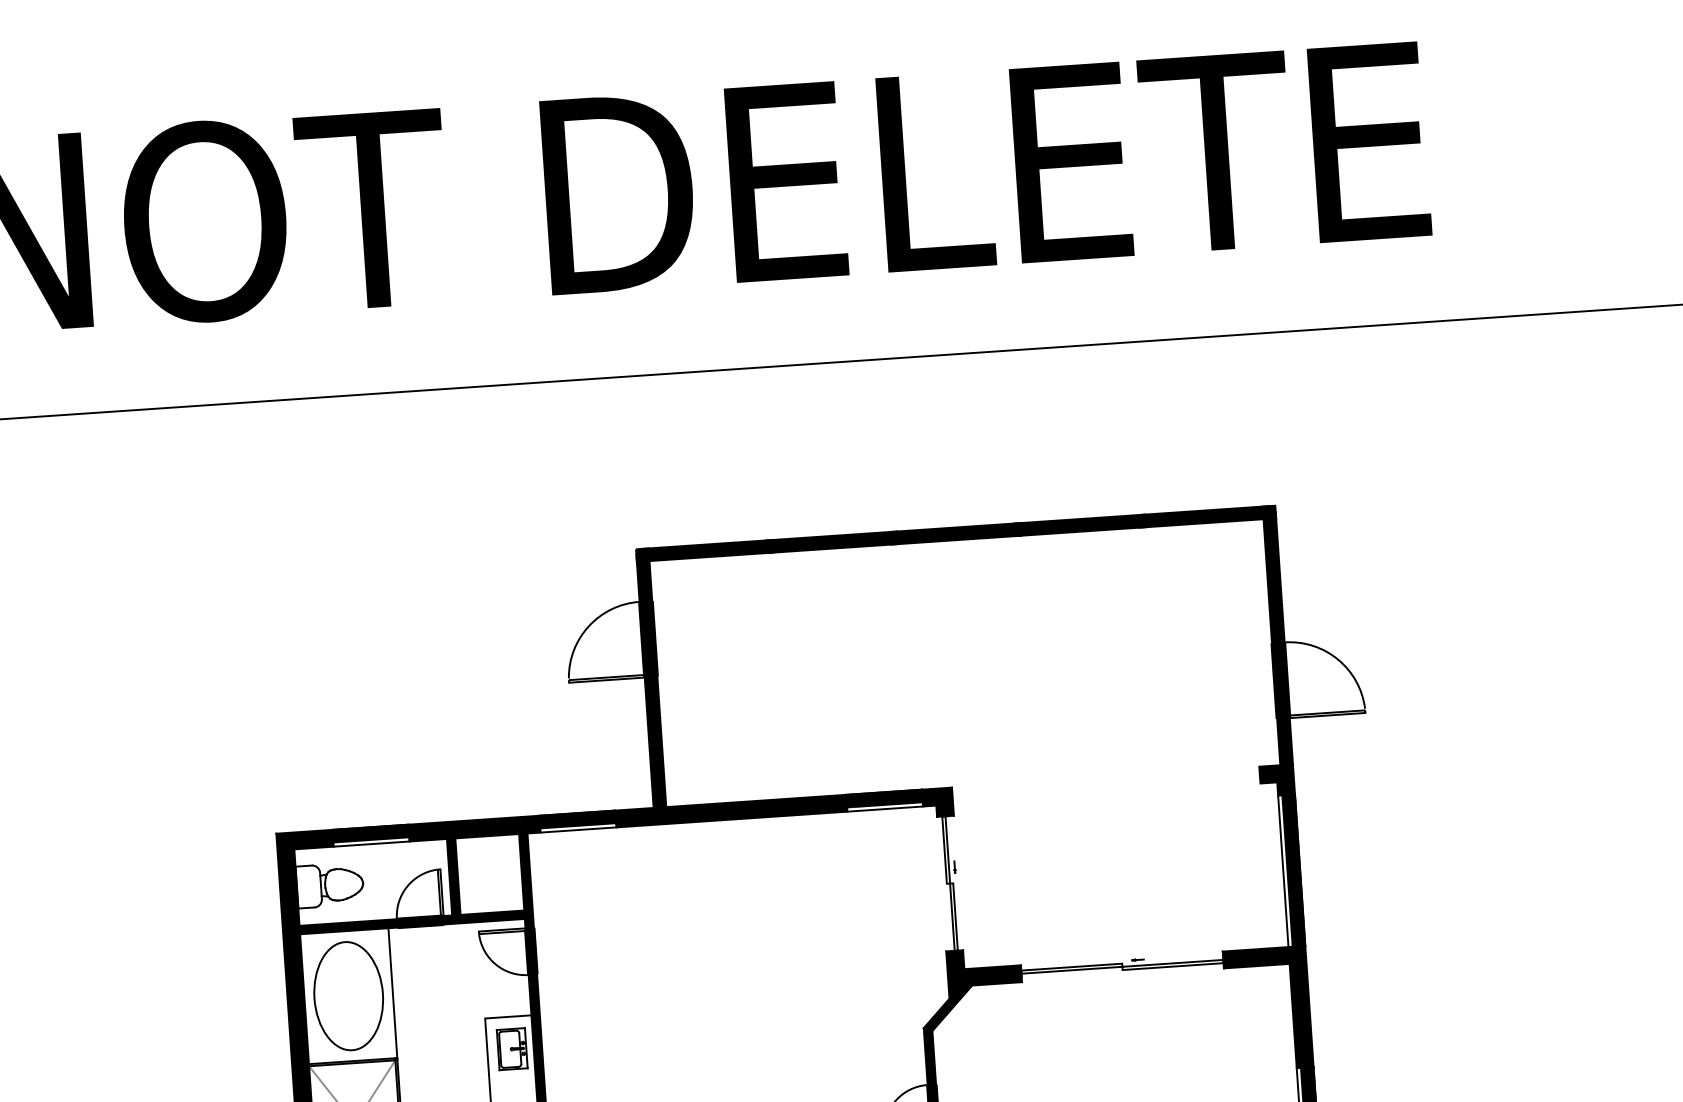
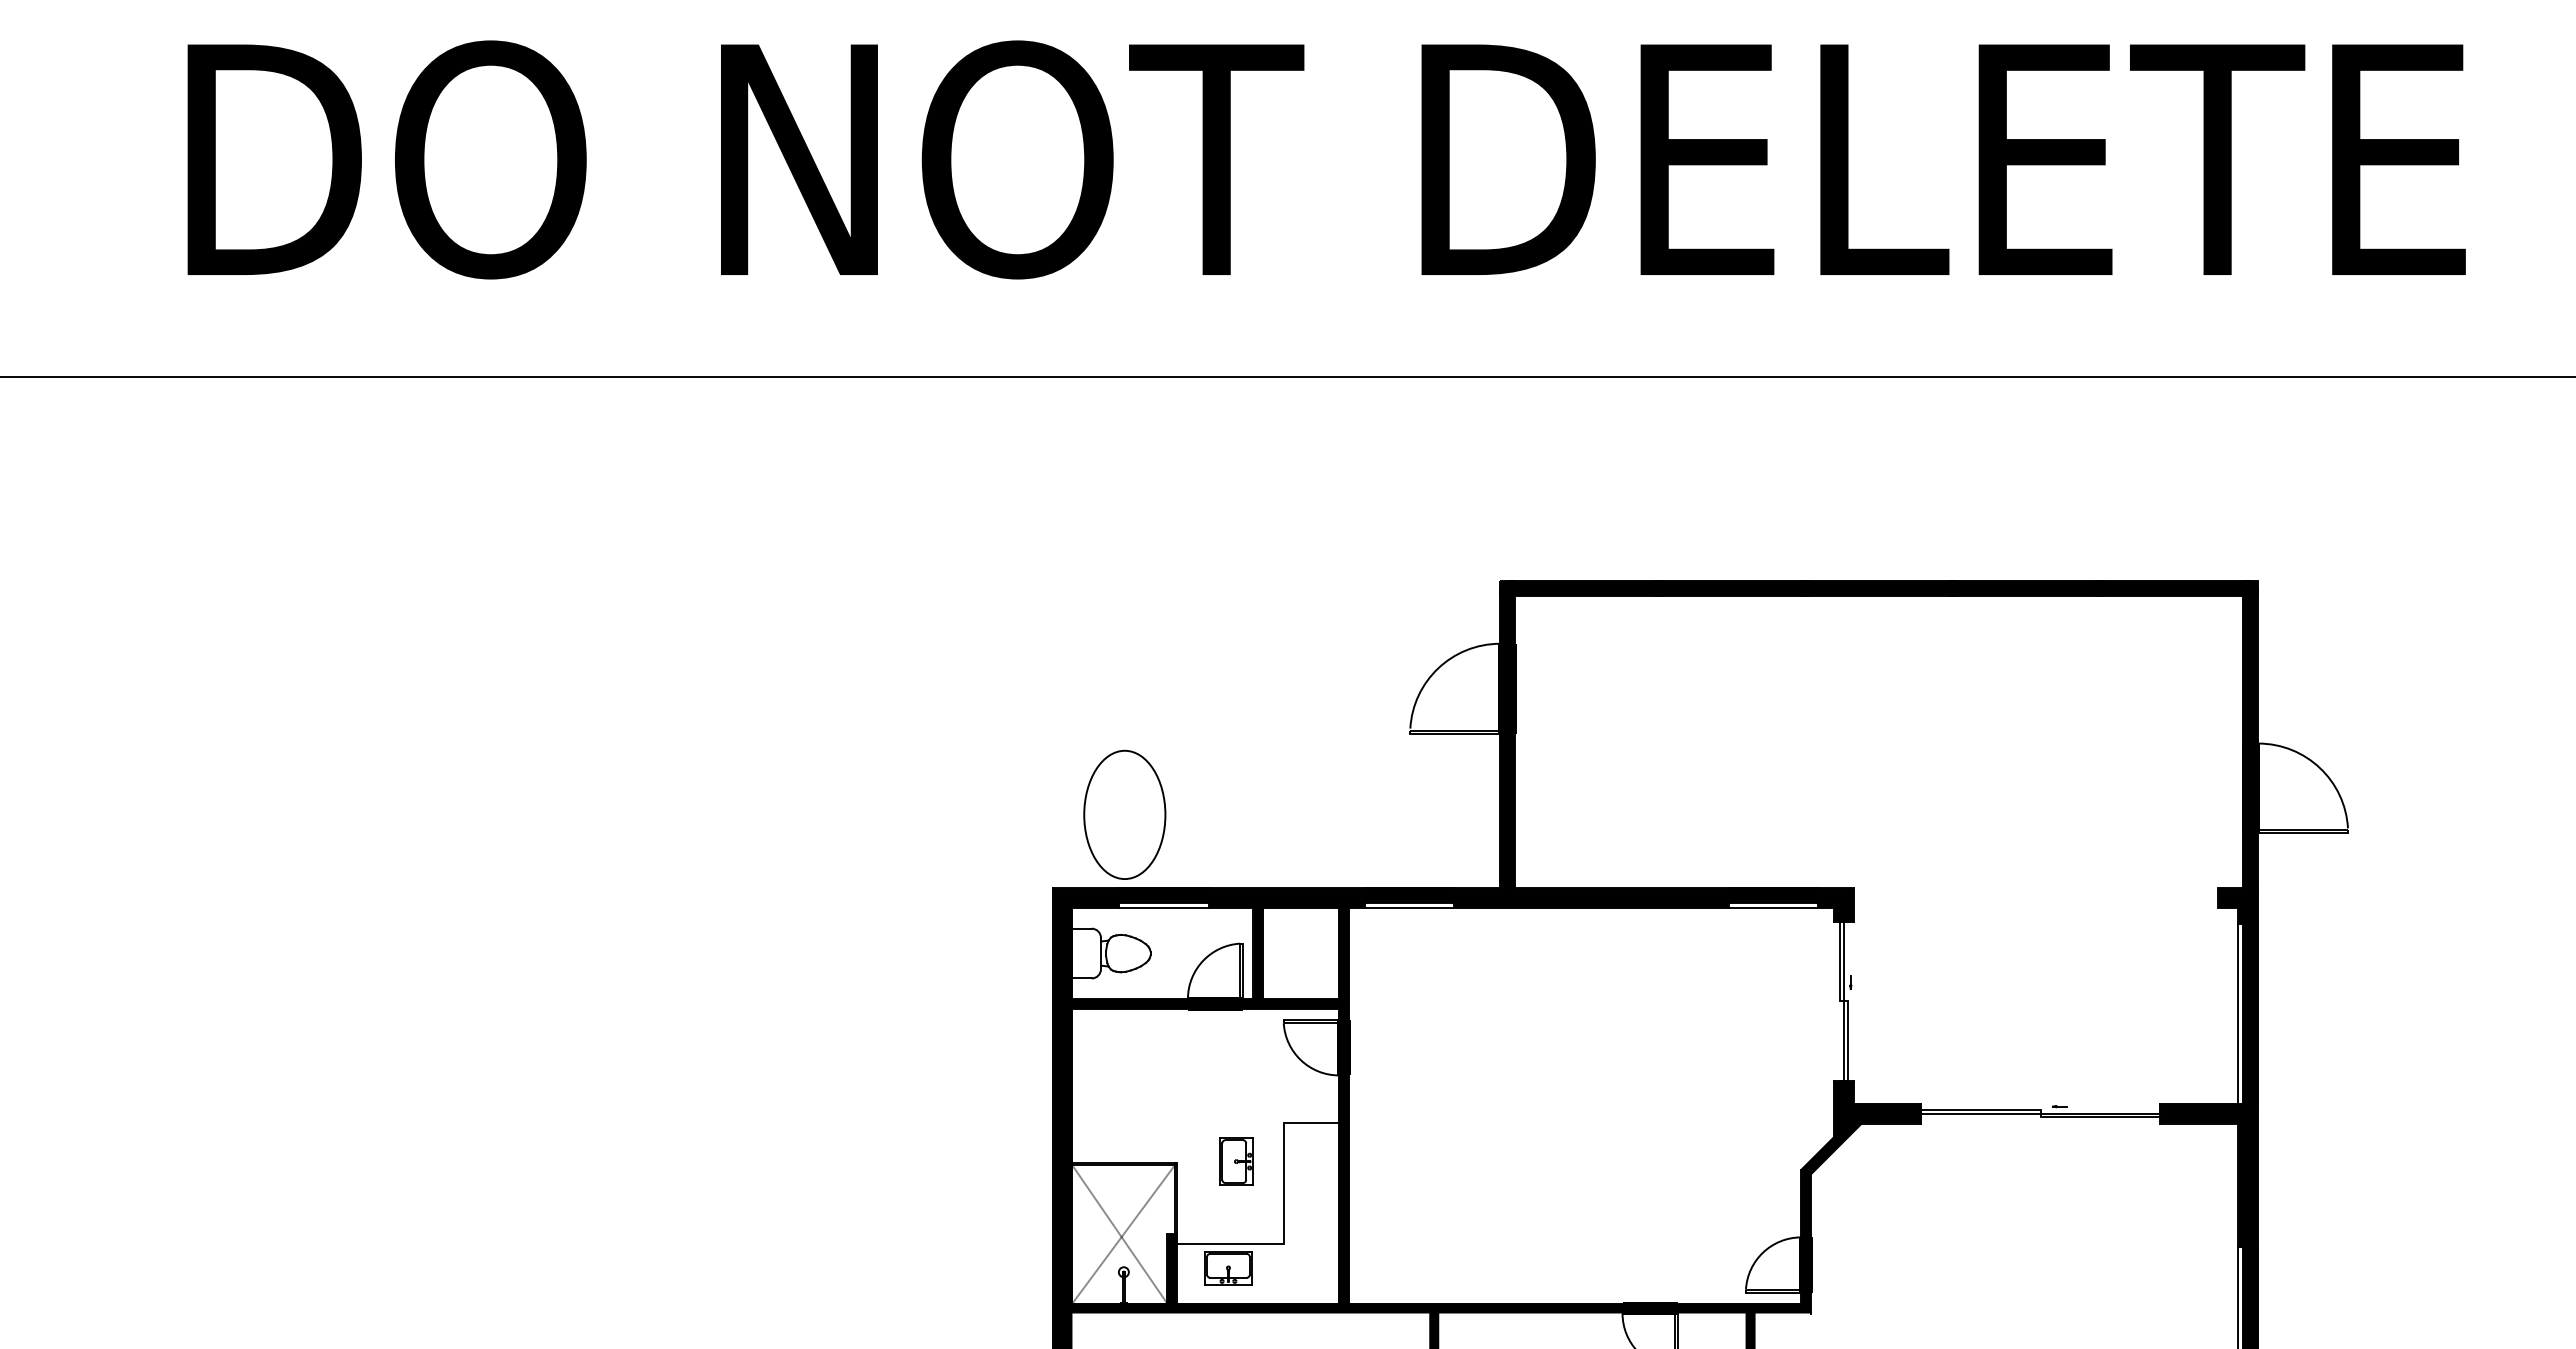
line: (393, 992) -> (1177, 1085), removed
part: (348, 995) -> (1124, 814), moved
part: (512, 1049) -> (1236, 1161), moved

